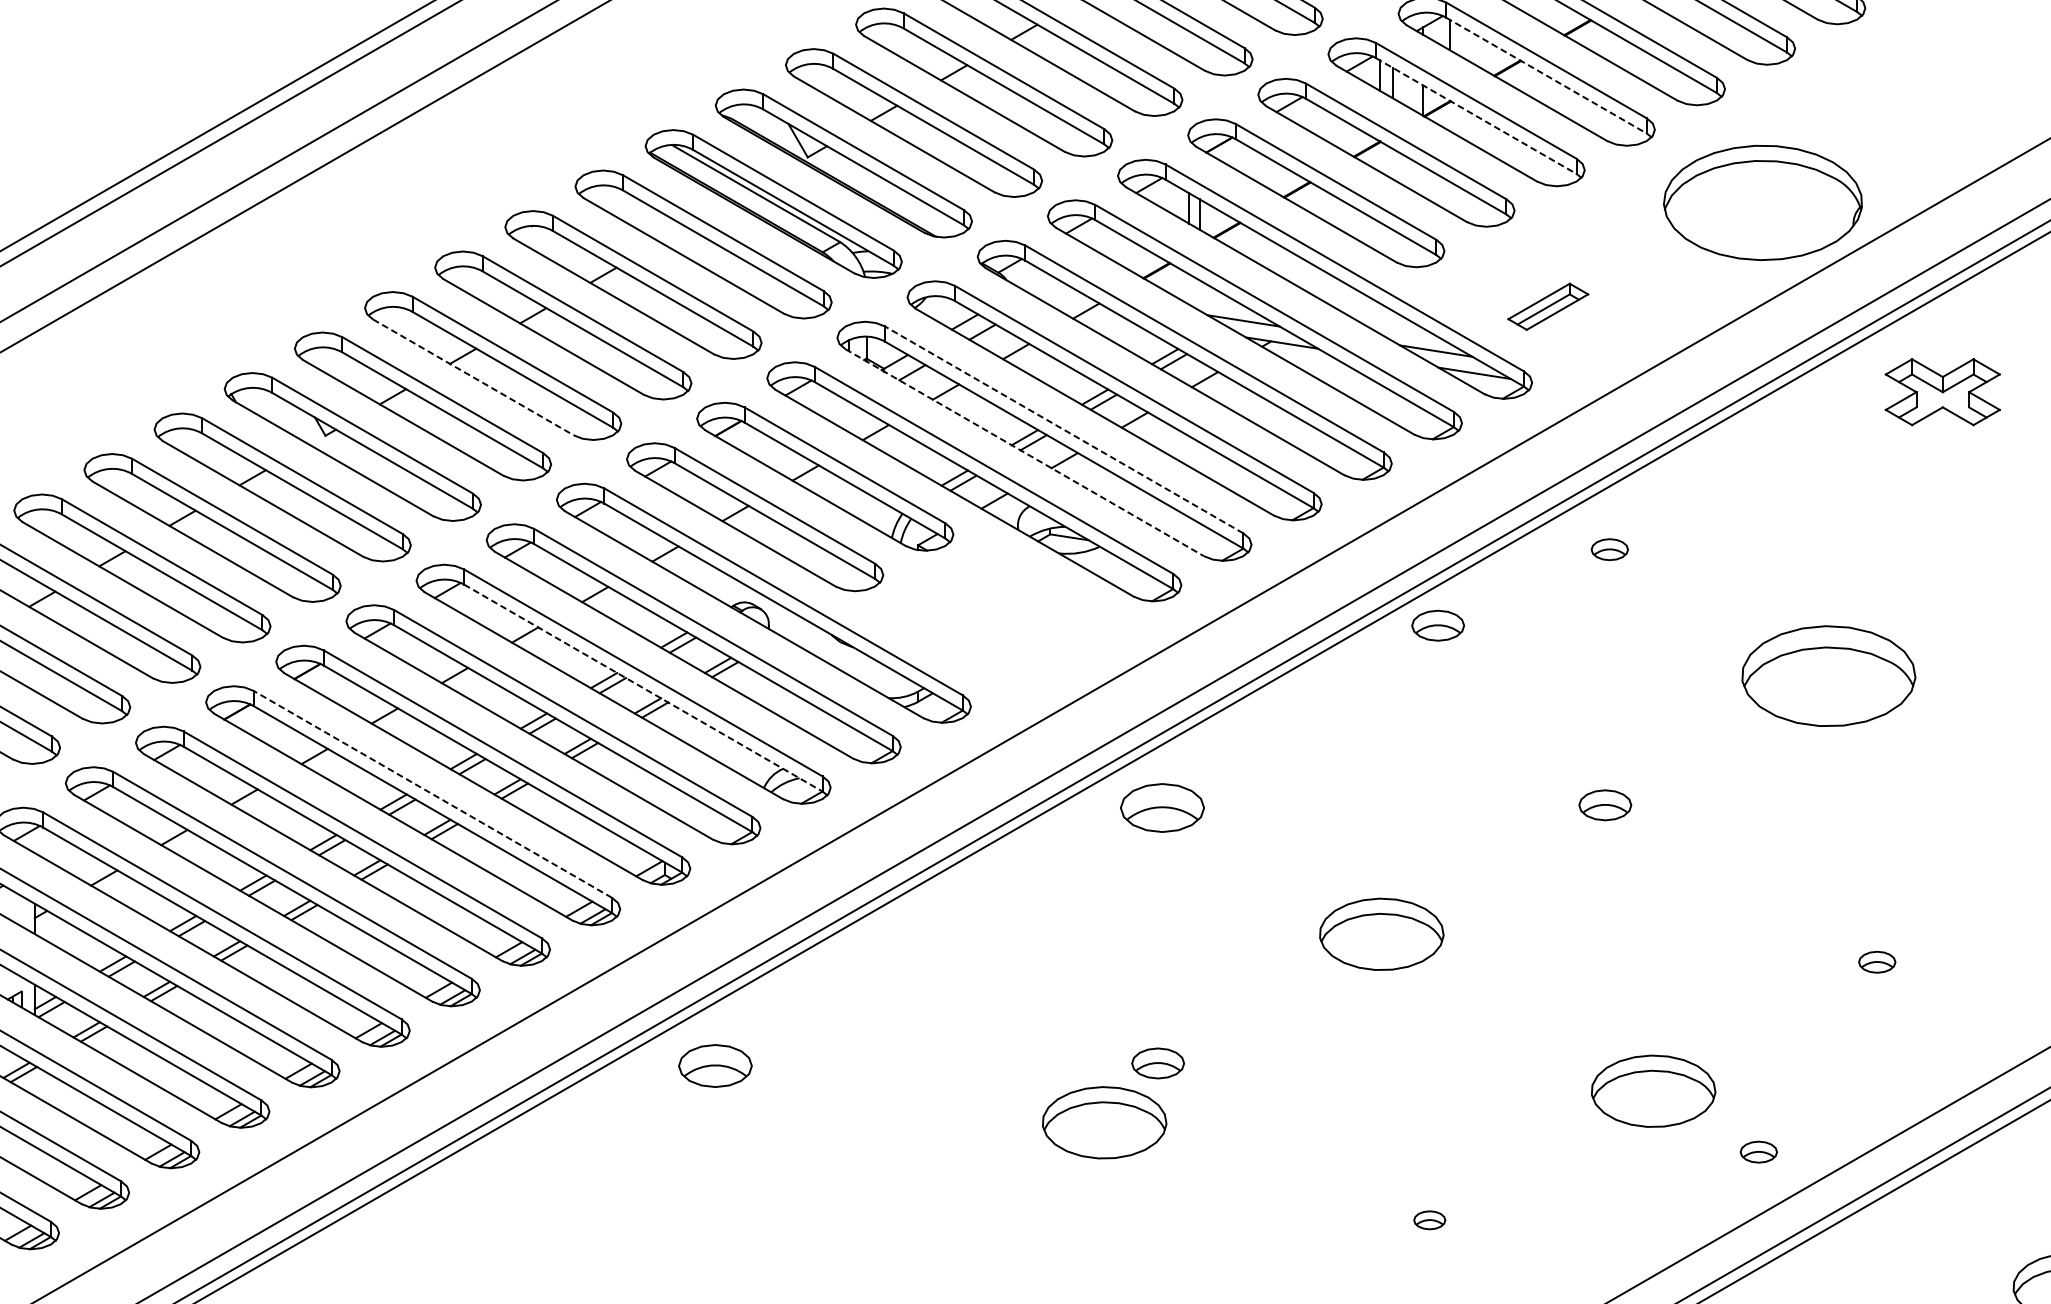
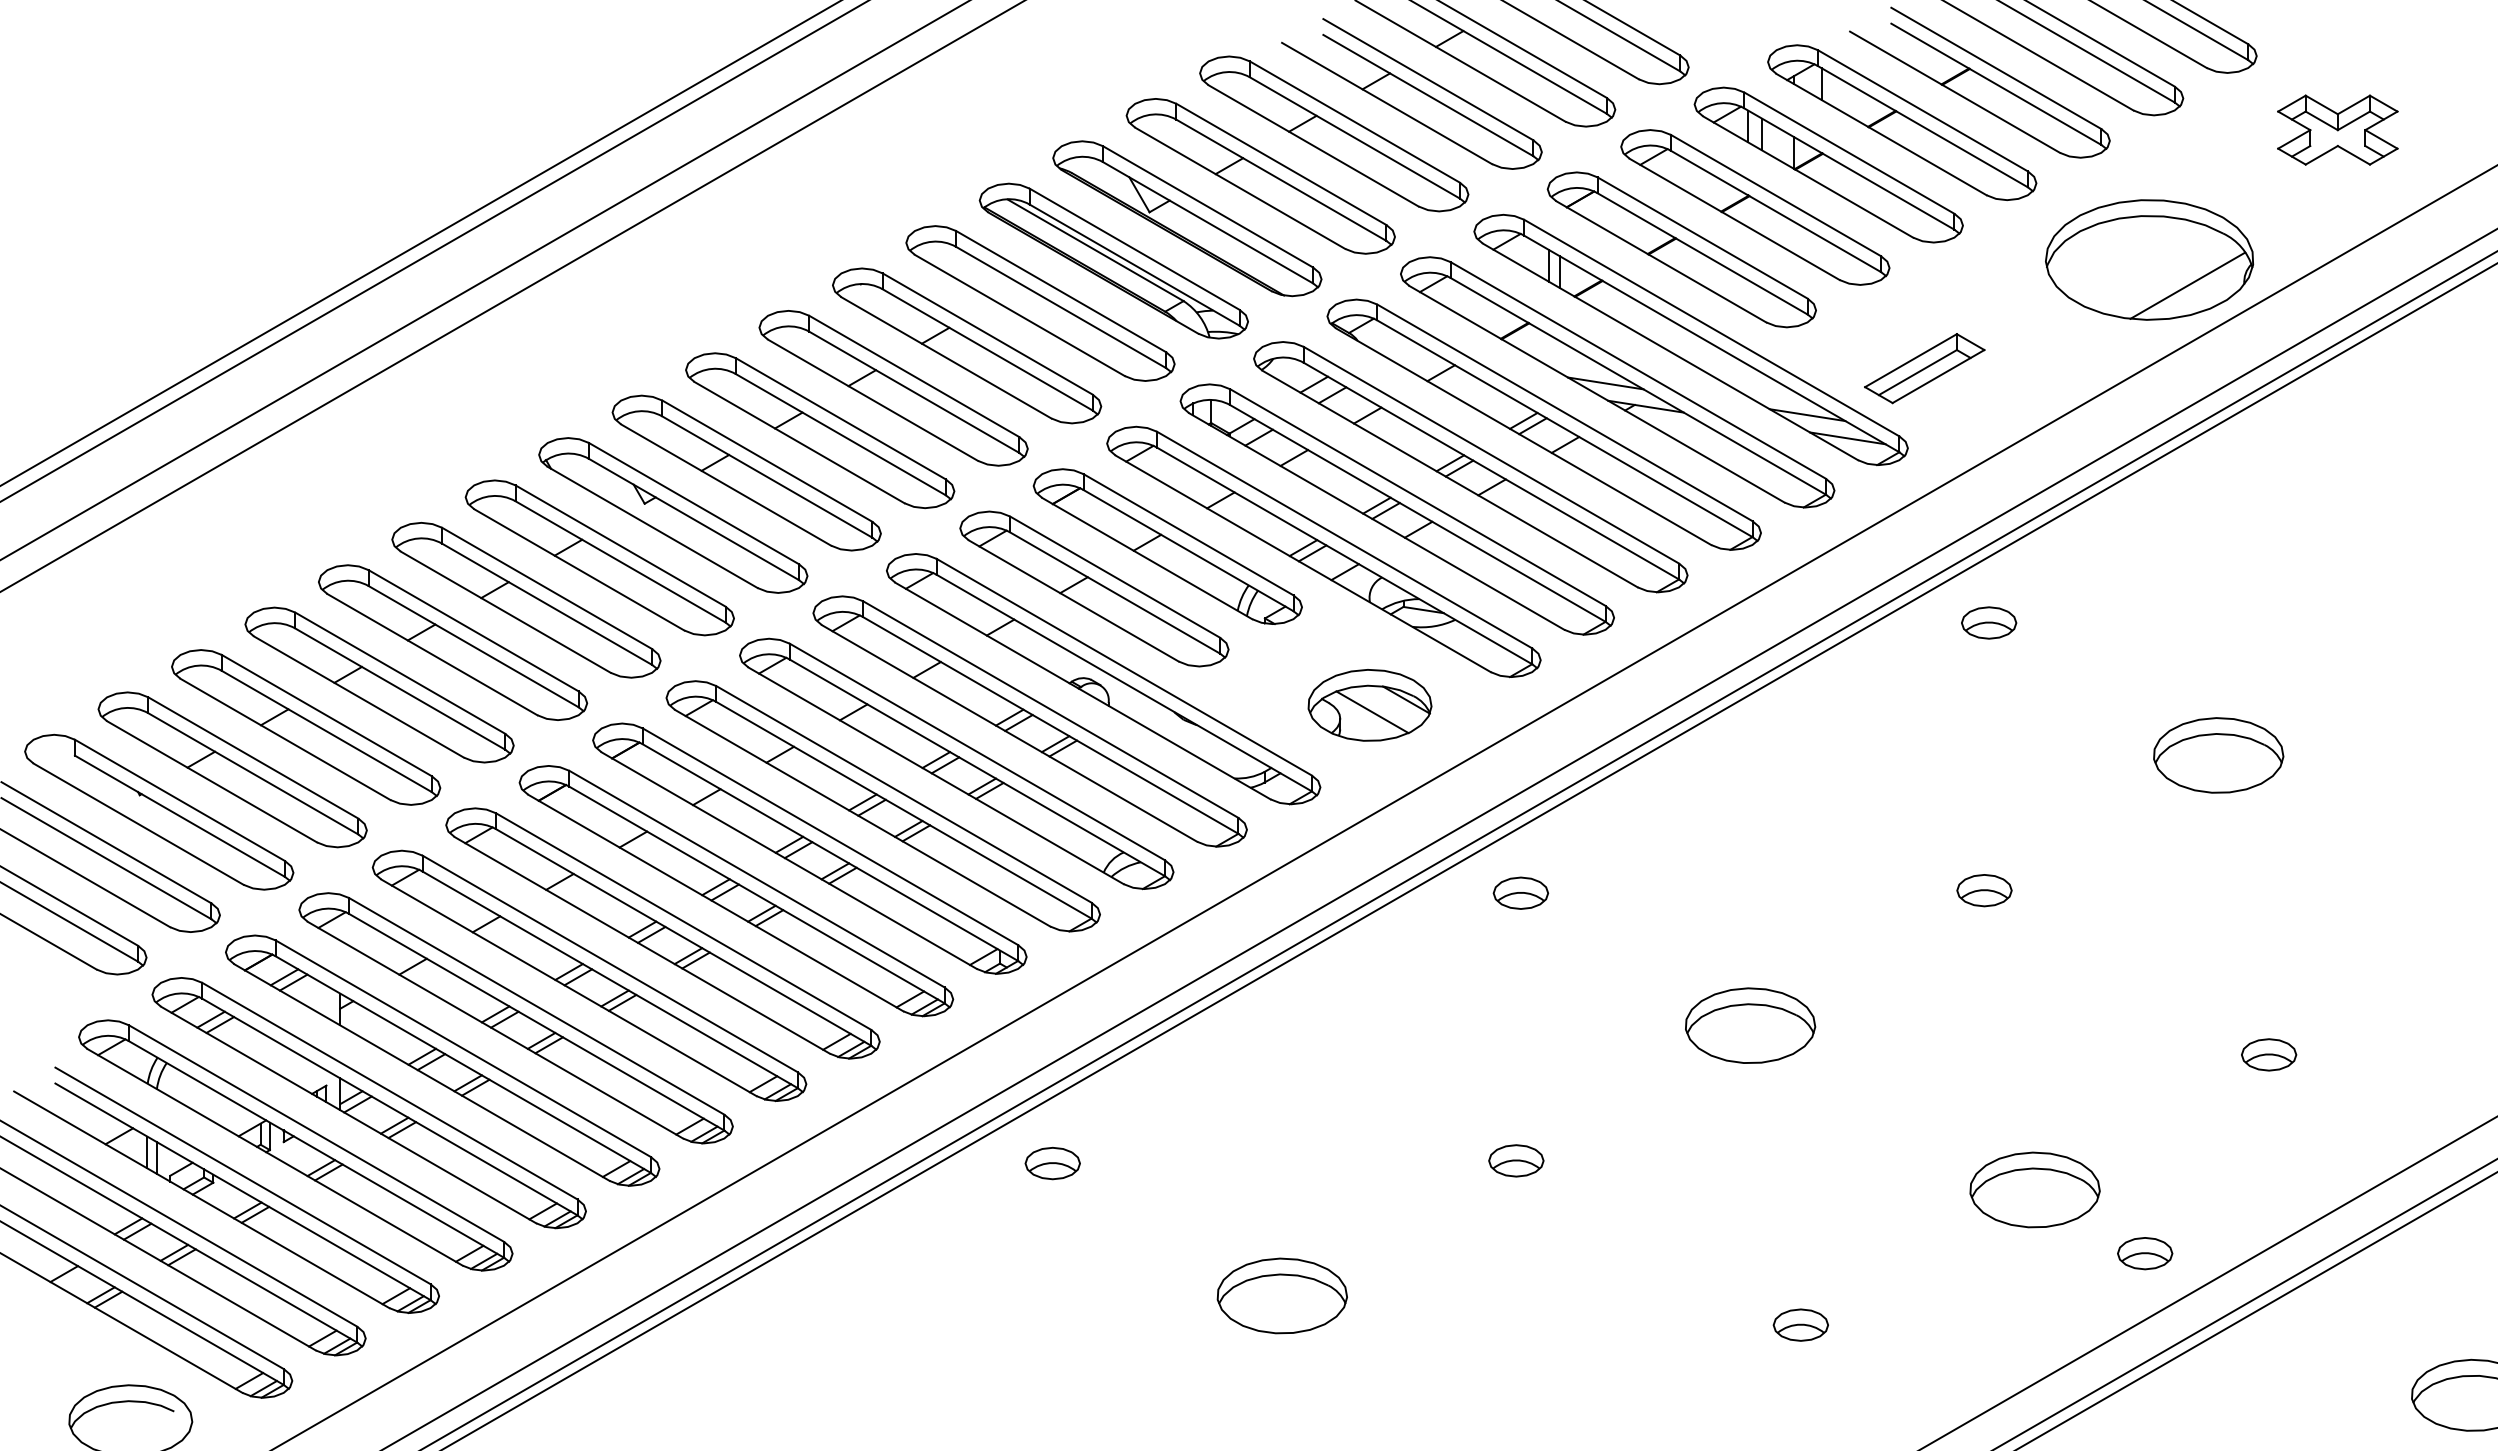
line: (1547, 75) -> (1923, 126), dashed -> solid
line: (1476, 116) -> (1849, 169), dashed -> solid
line: (1799, 227) -> (2187, 285), added
part: (1547, 306) -> (1924, 368), size x1.43
line: (473, 377) -> (799, 442), dashed -> solid
part: (1942, 391) -> (2337, 129), moved
line: (1064, 429) -> (1418, 497), dashed -> solid
line: (1024, 452) -> (1376, 521), dashed -> solid
part: (1610, 549) -> (1989, 622), size x1.43
part: (1438, 625) -> (1809, 702), removed
part: (1017, 628) -> (1369, 705), added
part: (1828, 676) -> (2218, 755), size x0.71
line: (643, 687) -> (977, 767), dashed -> solid
line: (433, 794) -> (757, 879), dashed -> solid
part: (1162, 807) -> (1520, 892), size x0.62
part: (1877, 961) -> (2269, 1054), size x1.43
part: (715, 1065) -> (1052, 1163), size x0.71
part: (1103, 1122) -> (1281, 1295), moved
part: (1759, 1151) -> (2145, 1253), size x1.43
part: (1429, 1219) -> (1800, 1324), size x1.67

